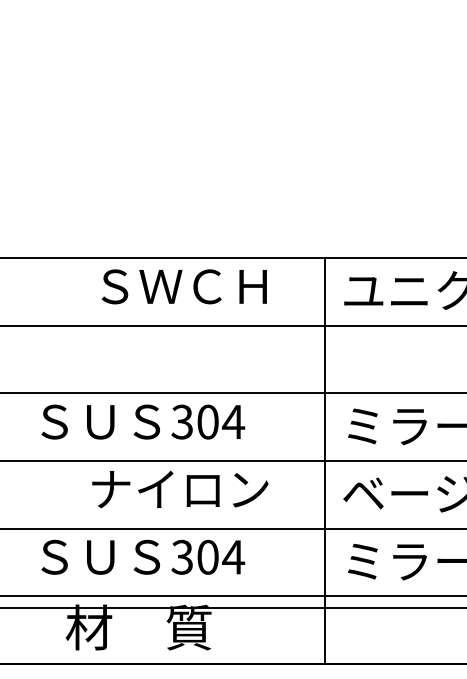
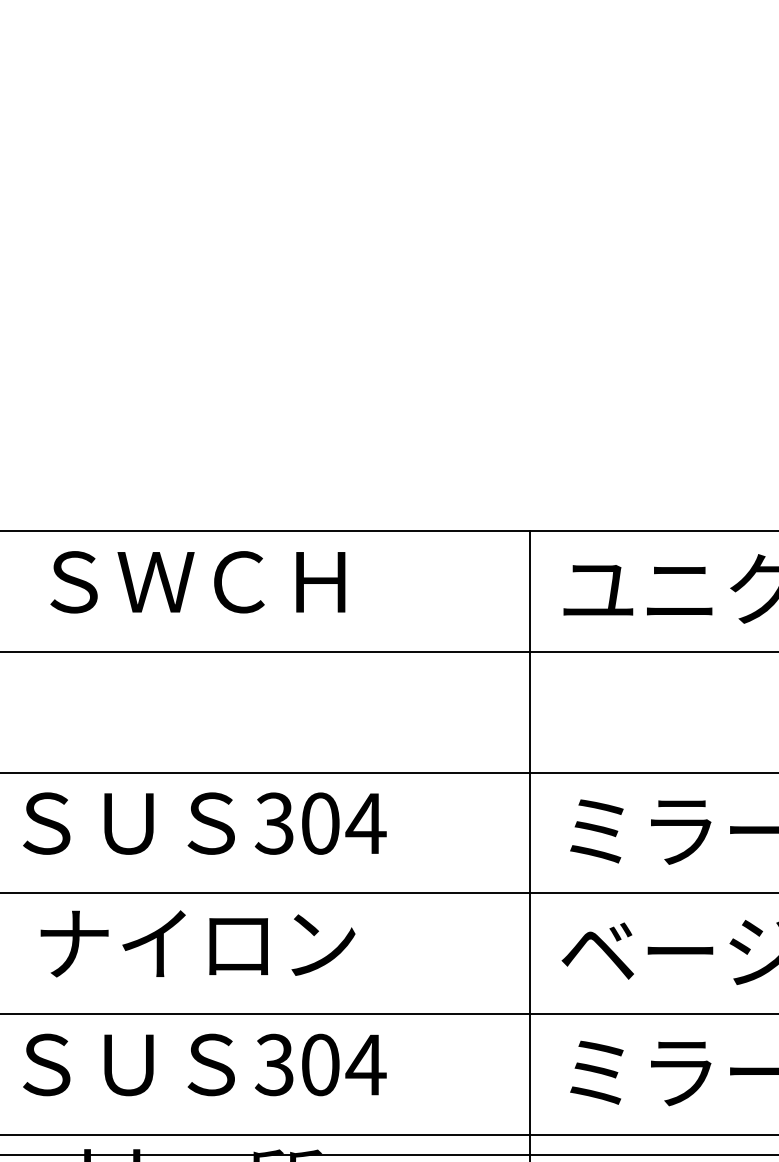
text: (183, 286) -> (196, 581), moved
text: (180, 489) -> (198, 943), moved

